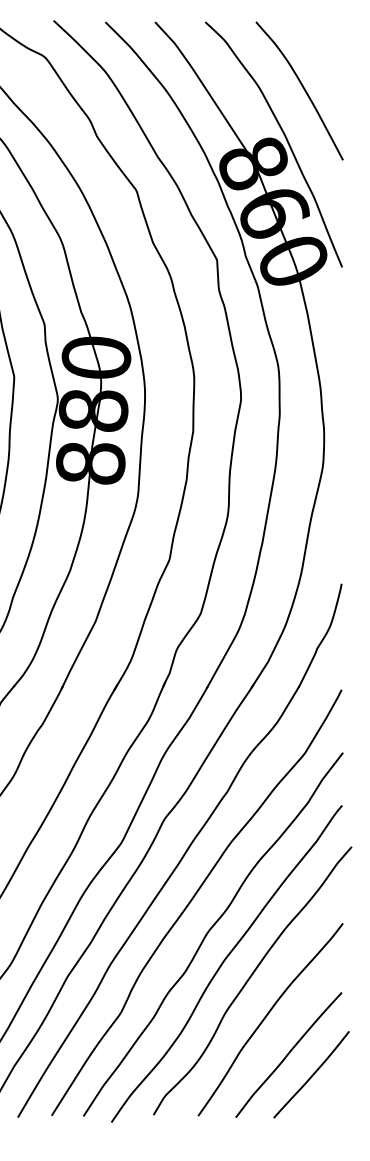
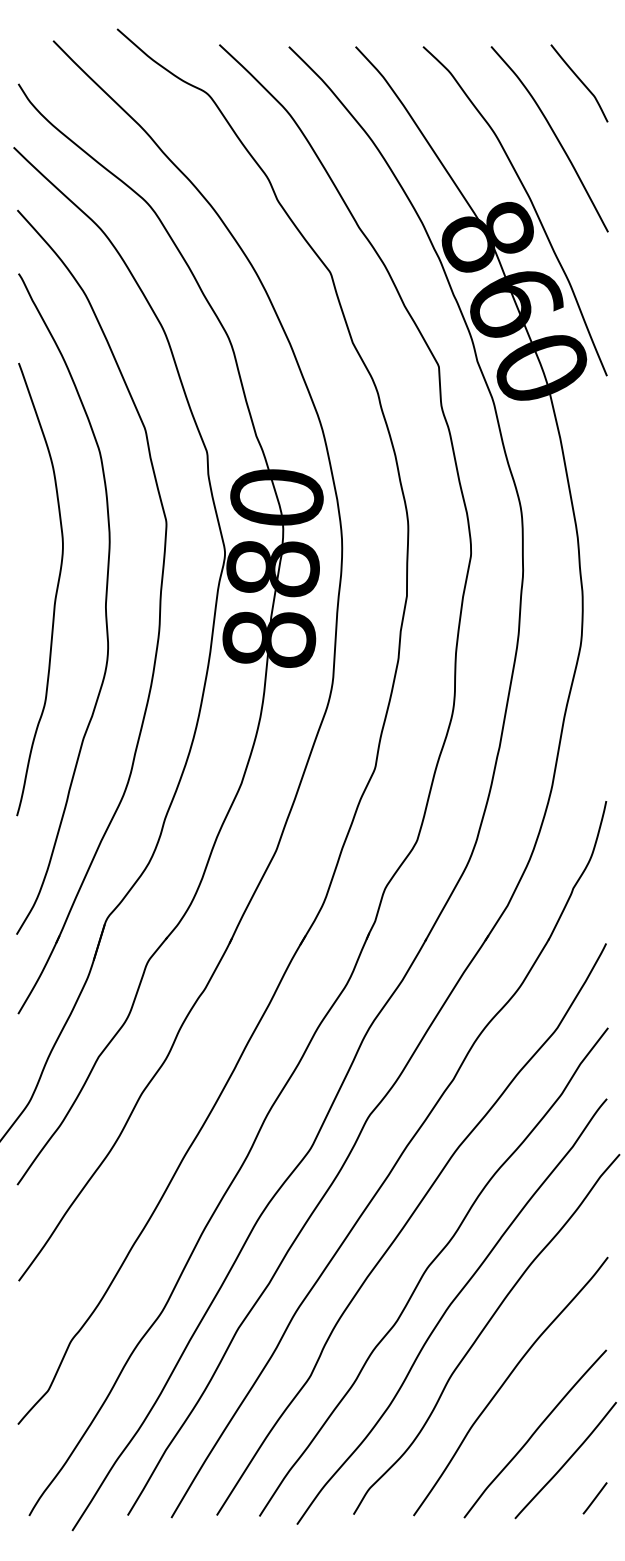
curve: (323, 49) -> (581, 83), added
line: (332, 1103) -> (594, 1498), added

